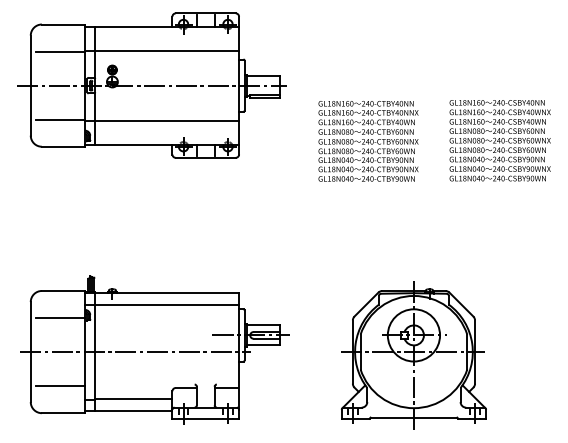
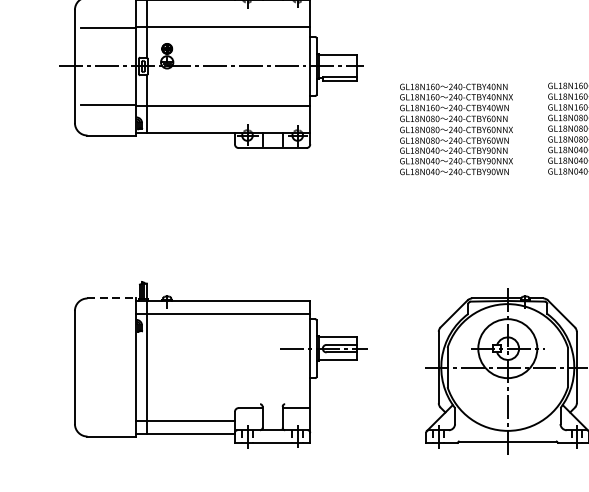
line: (63, 290) -> (111, 297), solid -> dashed
line: (60, 318) -> (108, 329), removed
line: (135, 352) -> (193, 367), removed
line: (60, 385) -> (108, 405), removed

